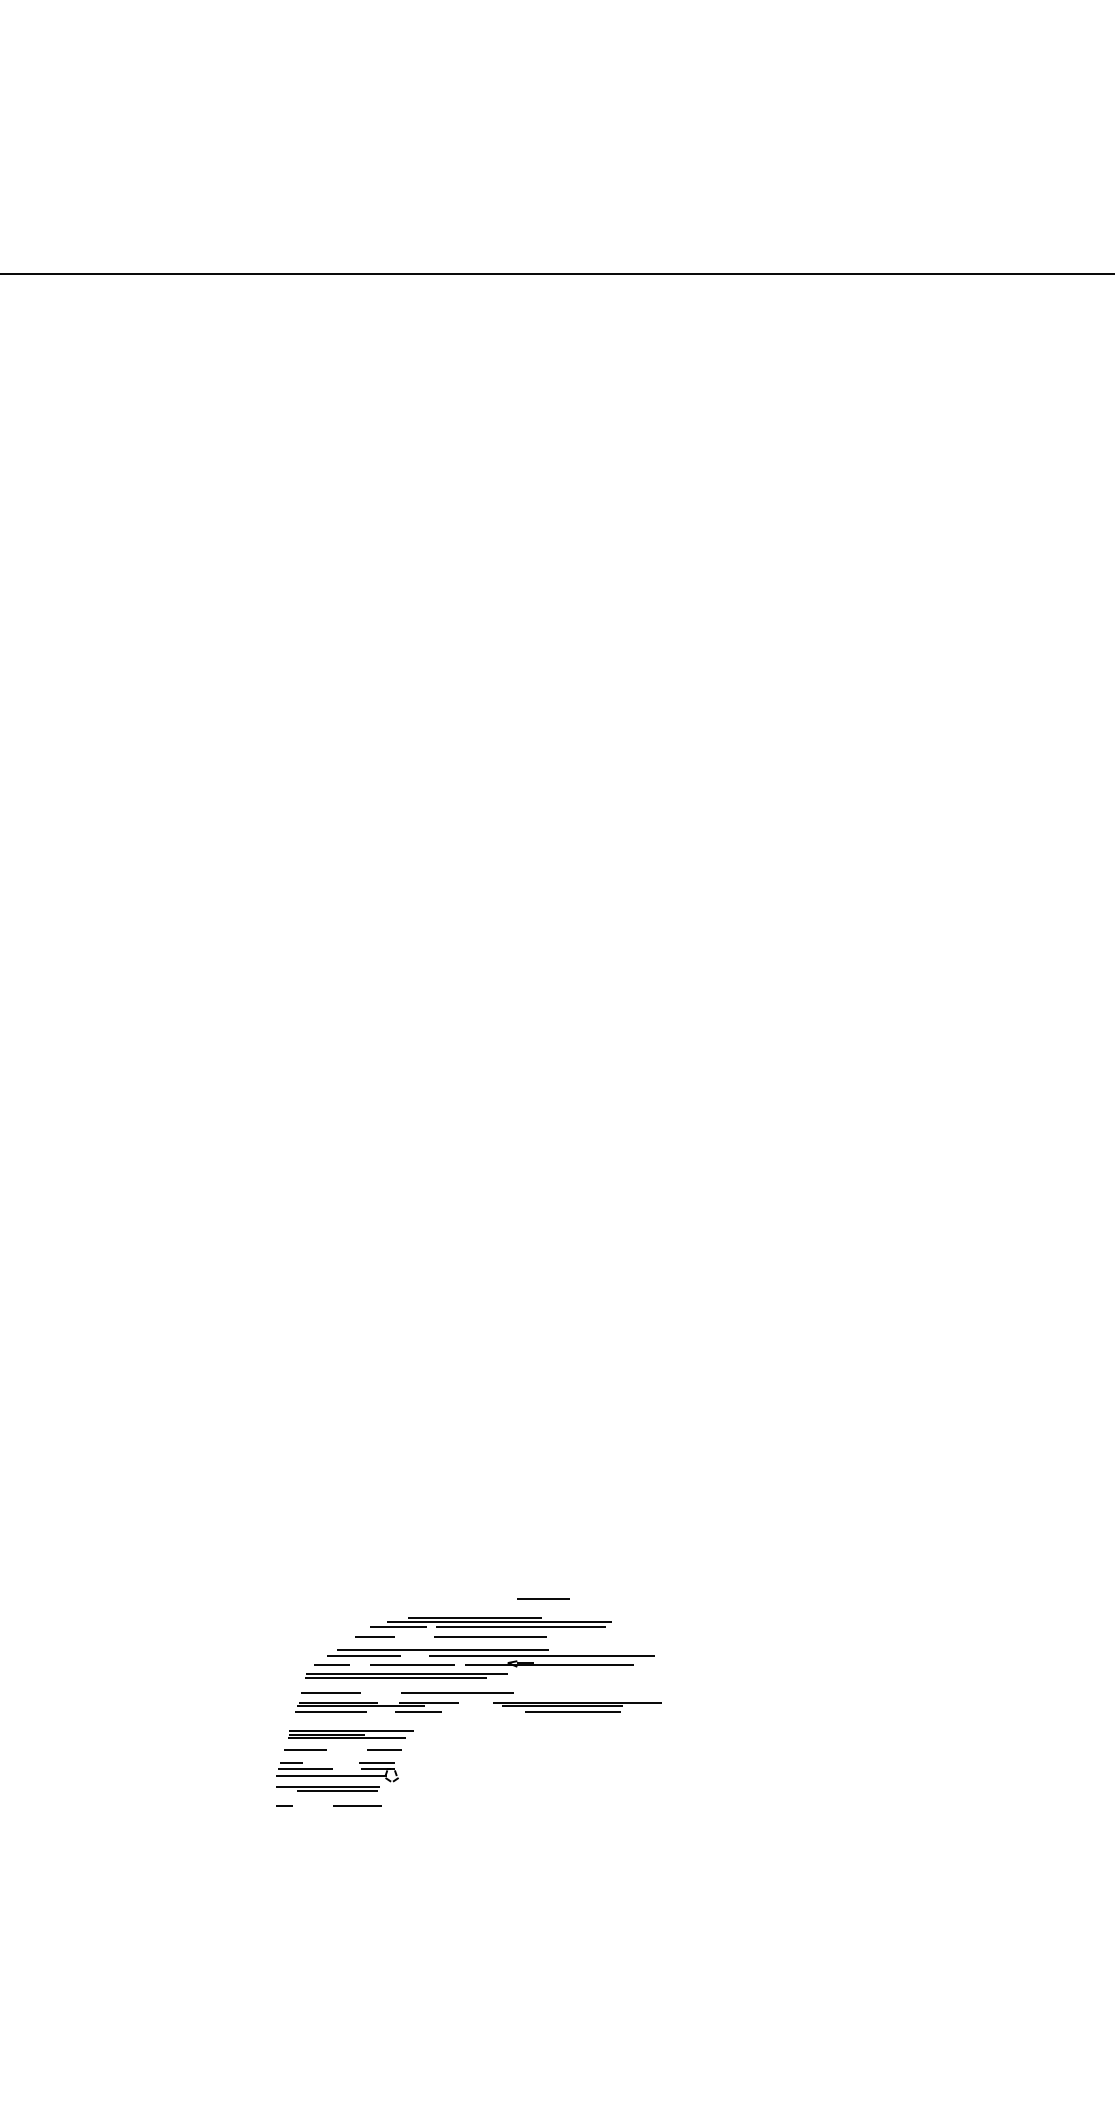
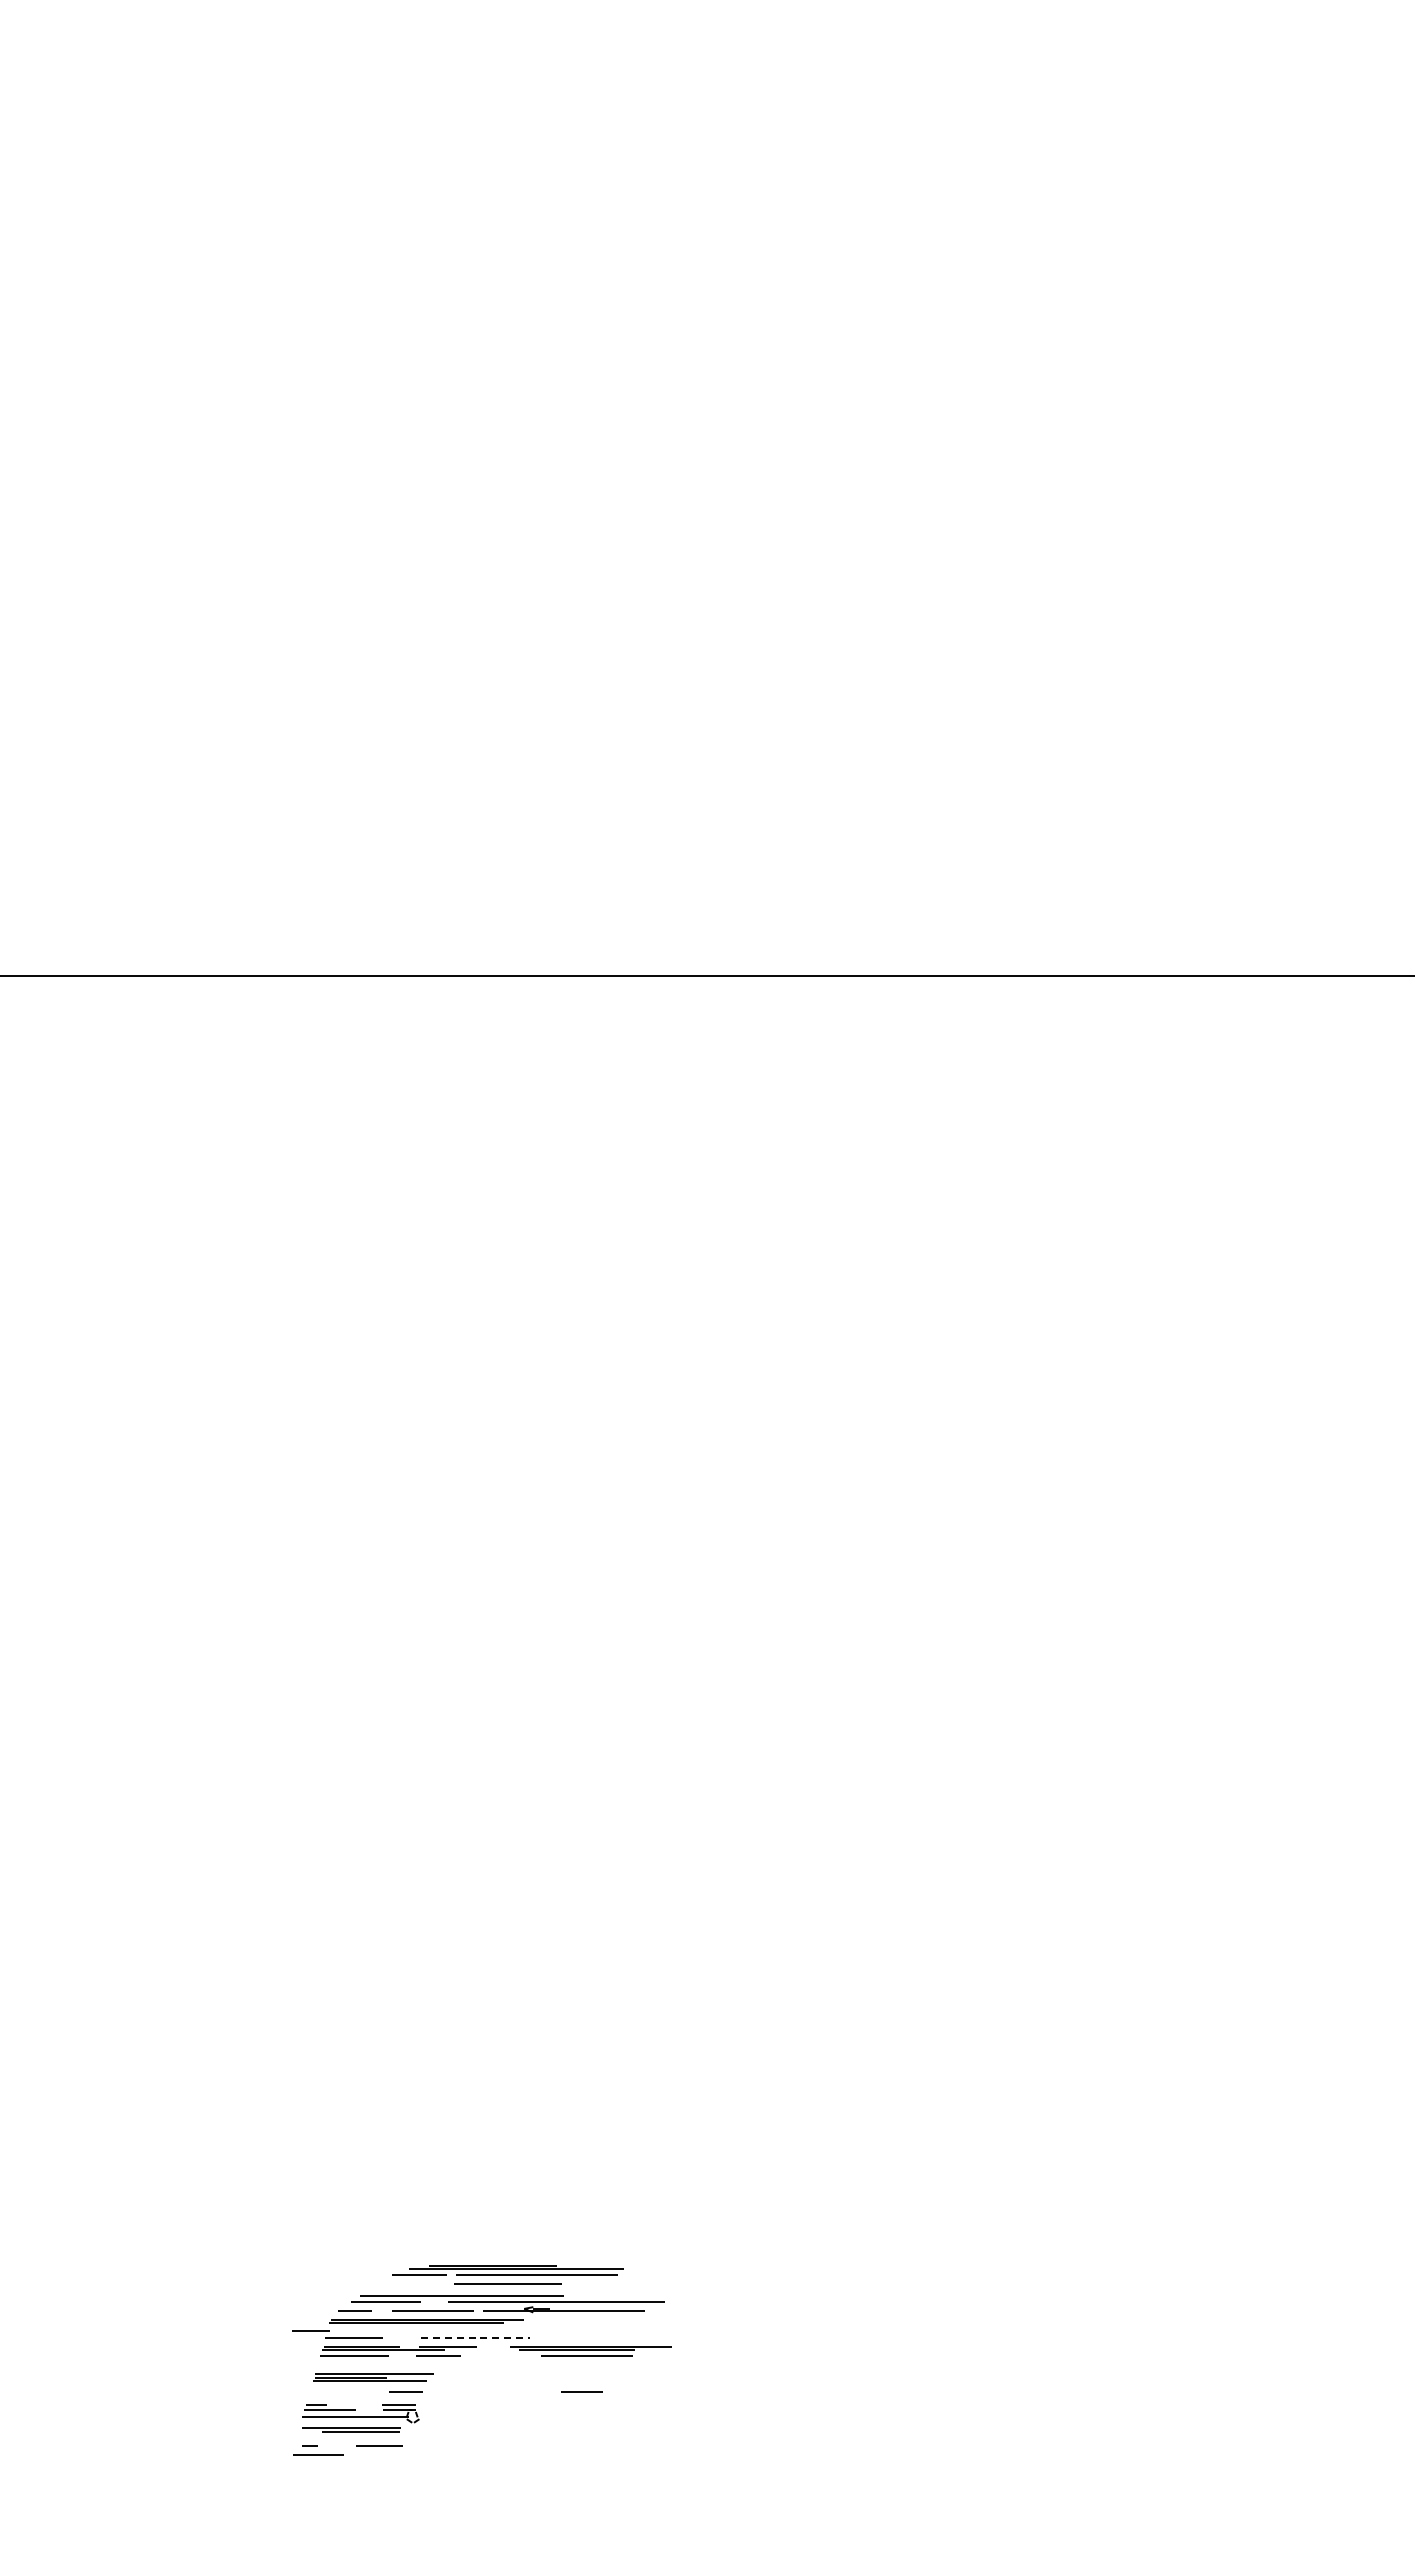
line: (543, 1598) -> (318, 2454), moved
line: (374, 1636) -> (310, 2330), moved
line: (457, 1692) -> (475, 2337), solid -> dashed
line: (304, 1749) -> (581, 2391), moved

